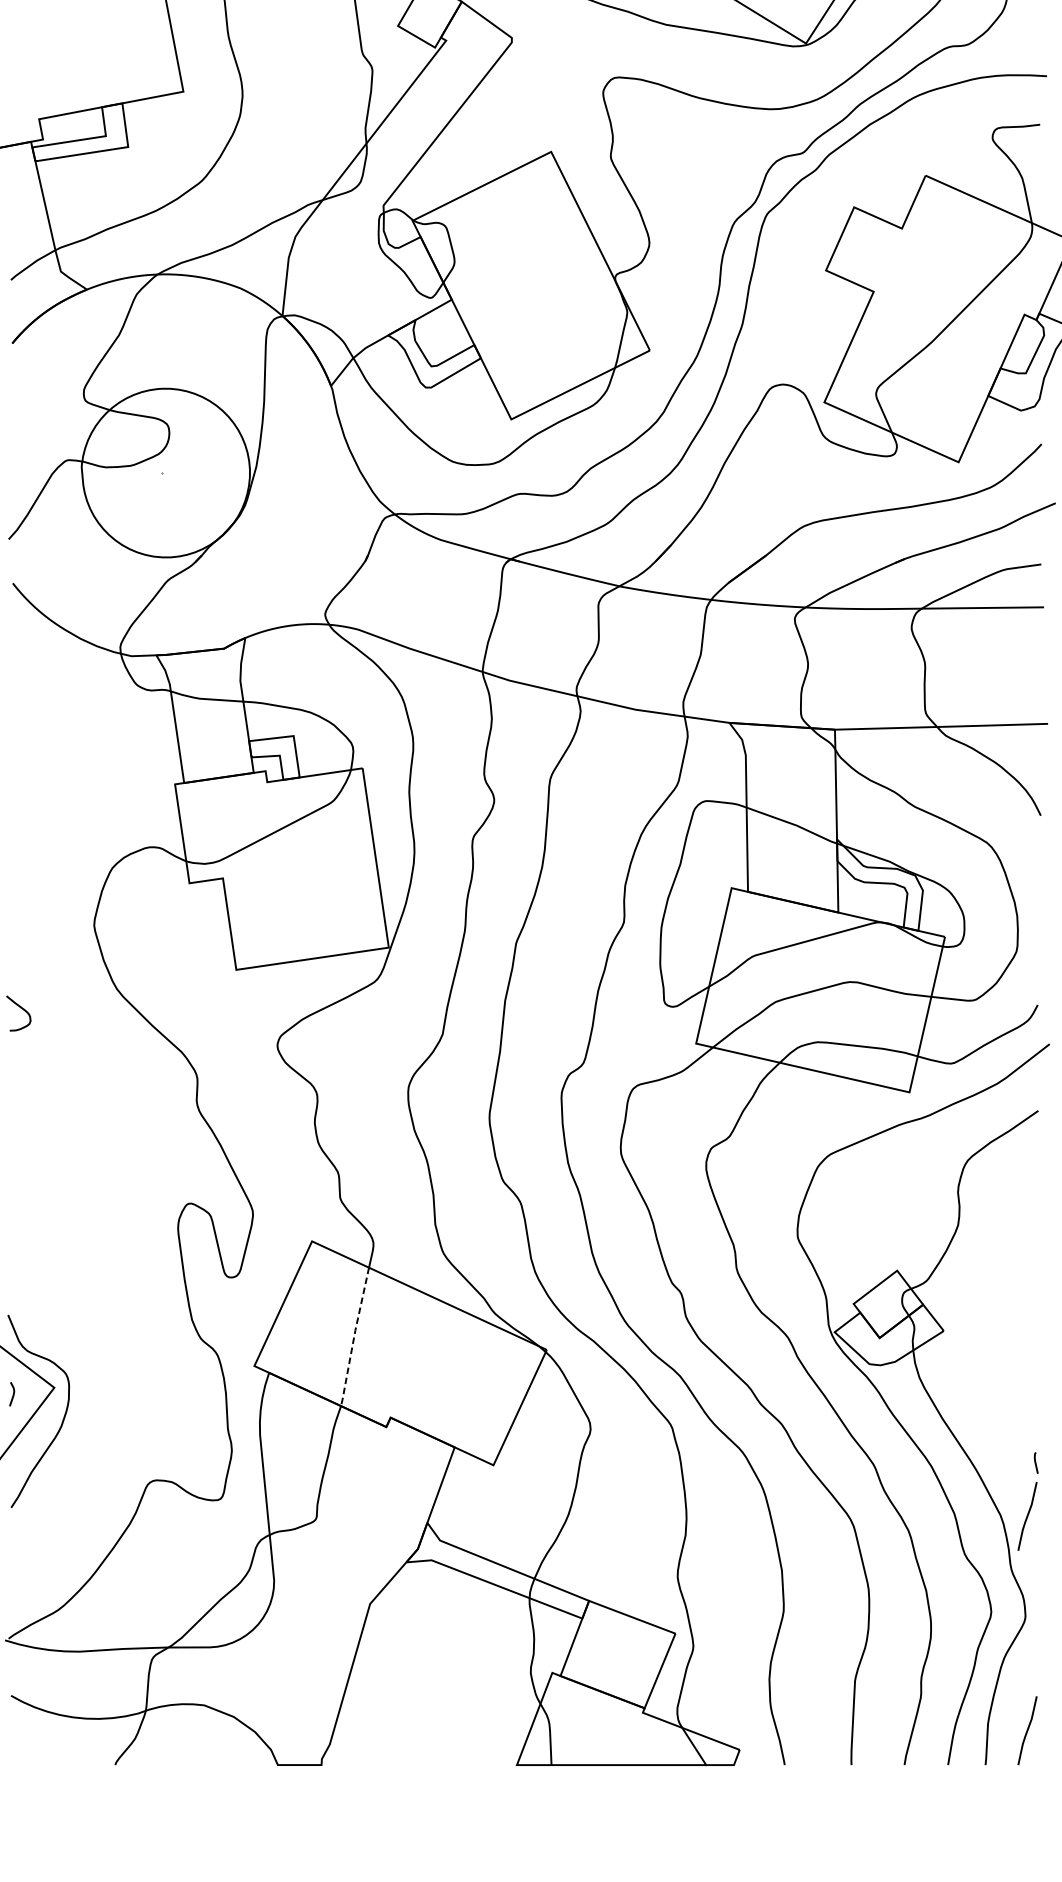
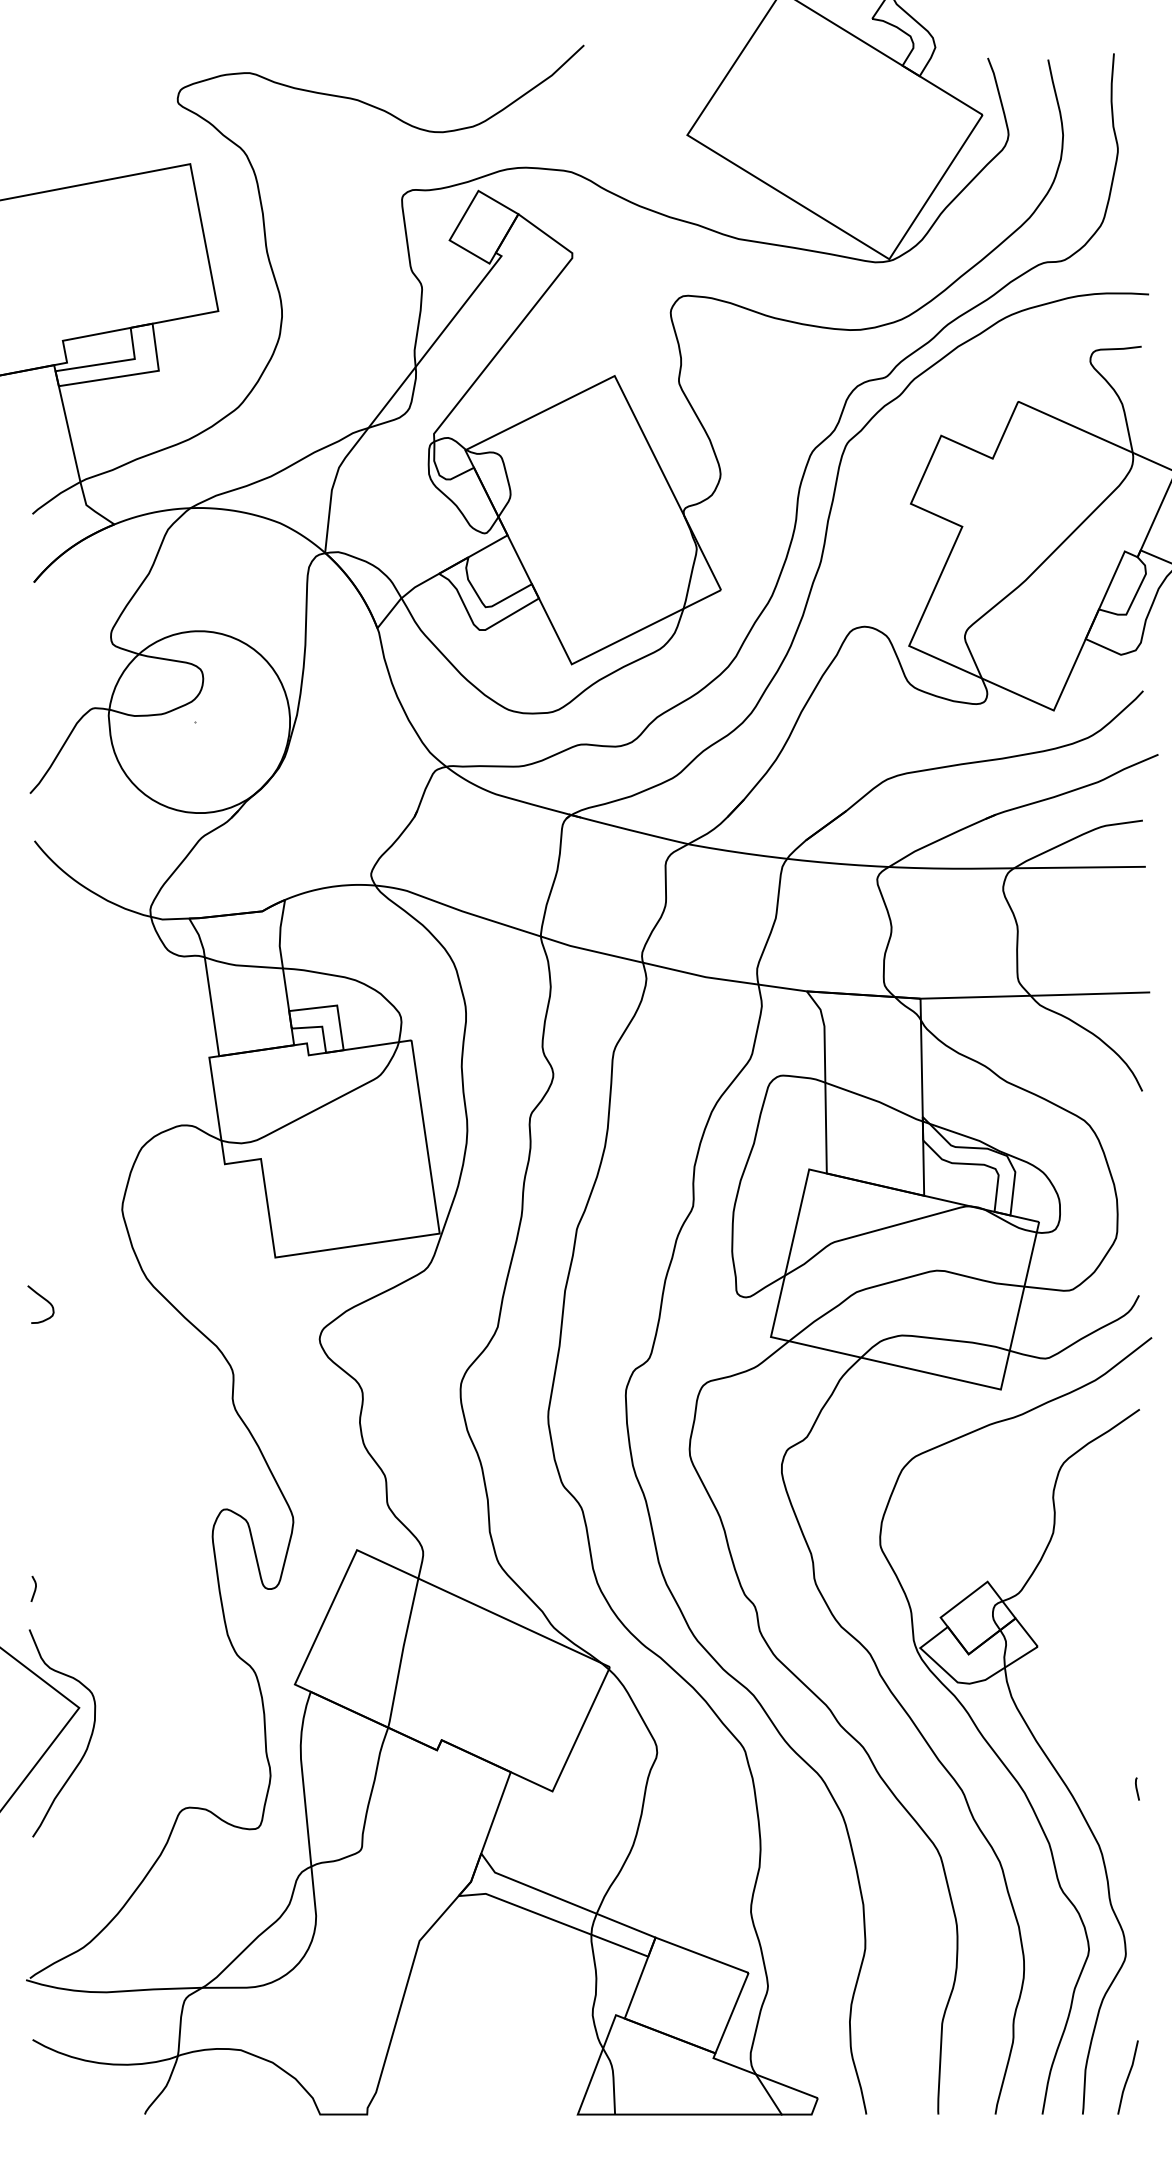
line: (354, 1336) -> (402, 1652), dashed -> solid
curve: (12, 1393) -> (34, 1588), moved
line: (1027, 1516) -> (1127, 1846), removed

